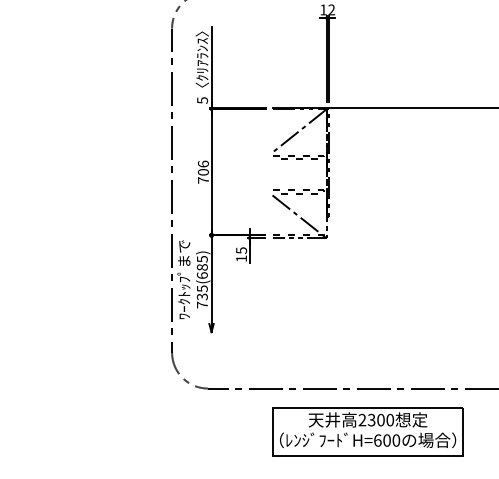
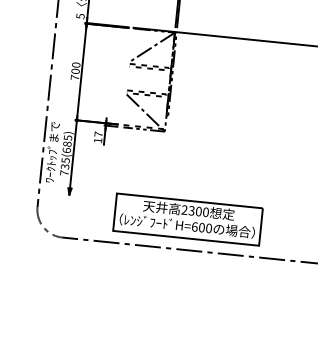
text: (203, 163) -> (76, 64), 706 -> 700
text: (241, 250) -> (98, 134), 15 -> 17
part: (367, 431) -> (187, 219), moved

